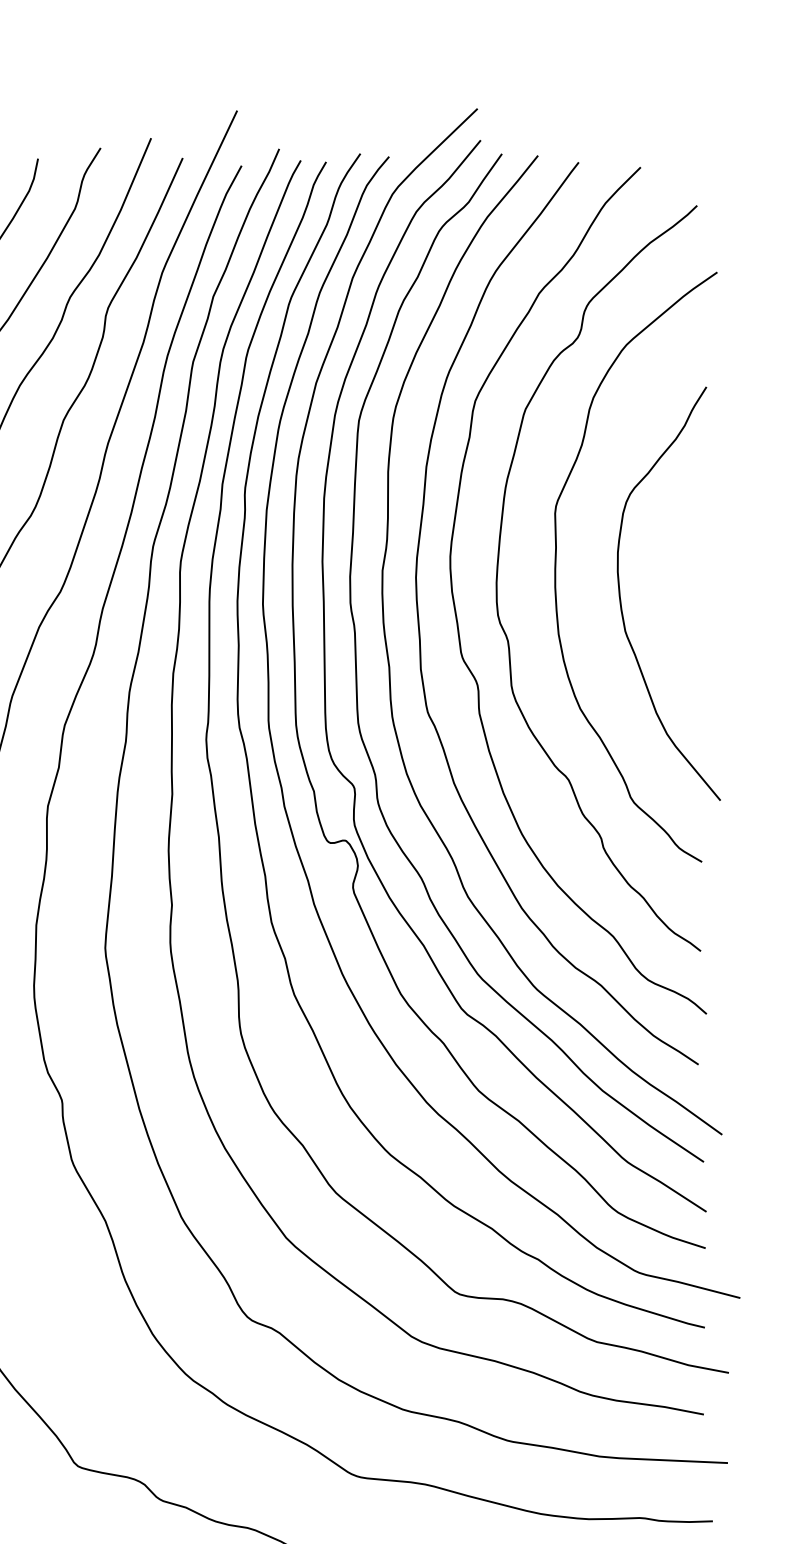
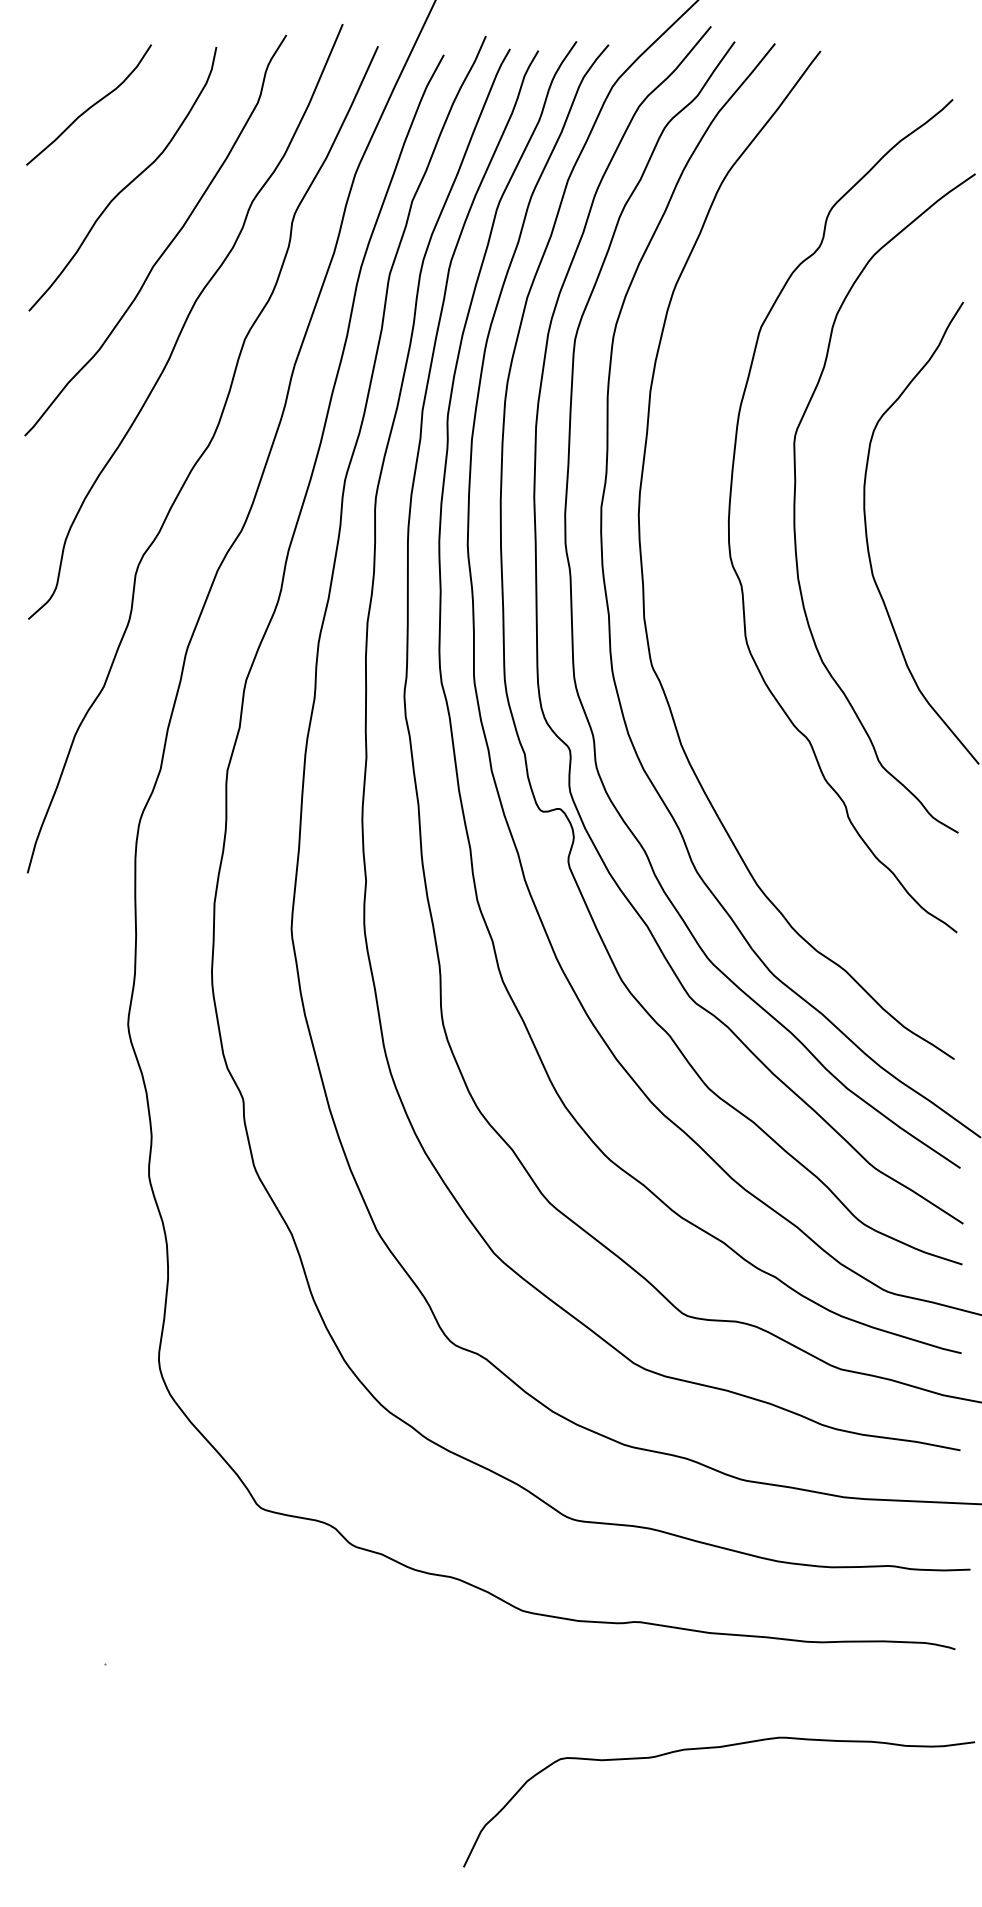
curve: (456, 608) -> (683, 549), removed

